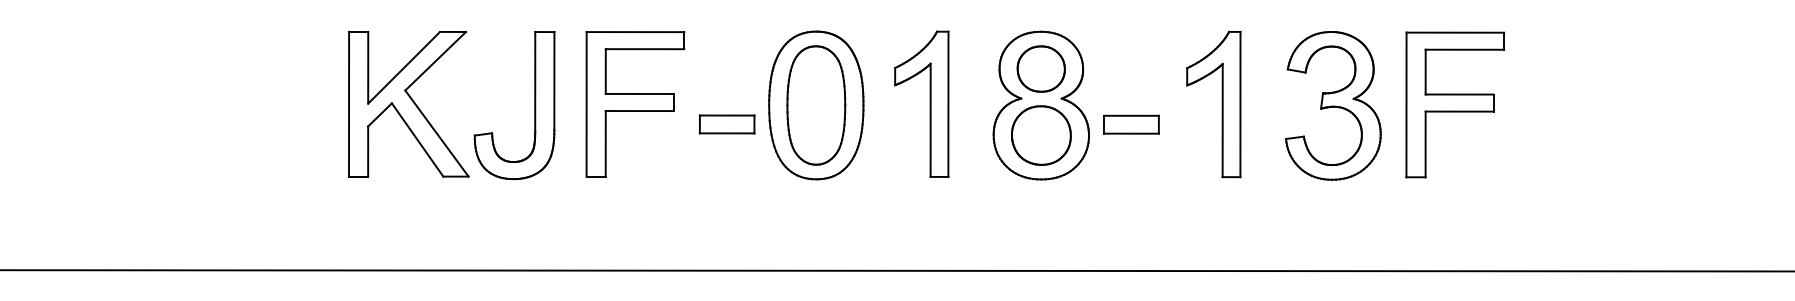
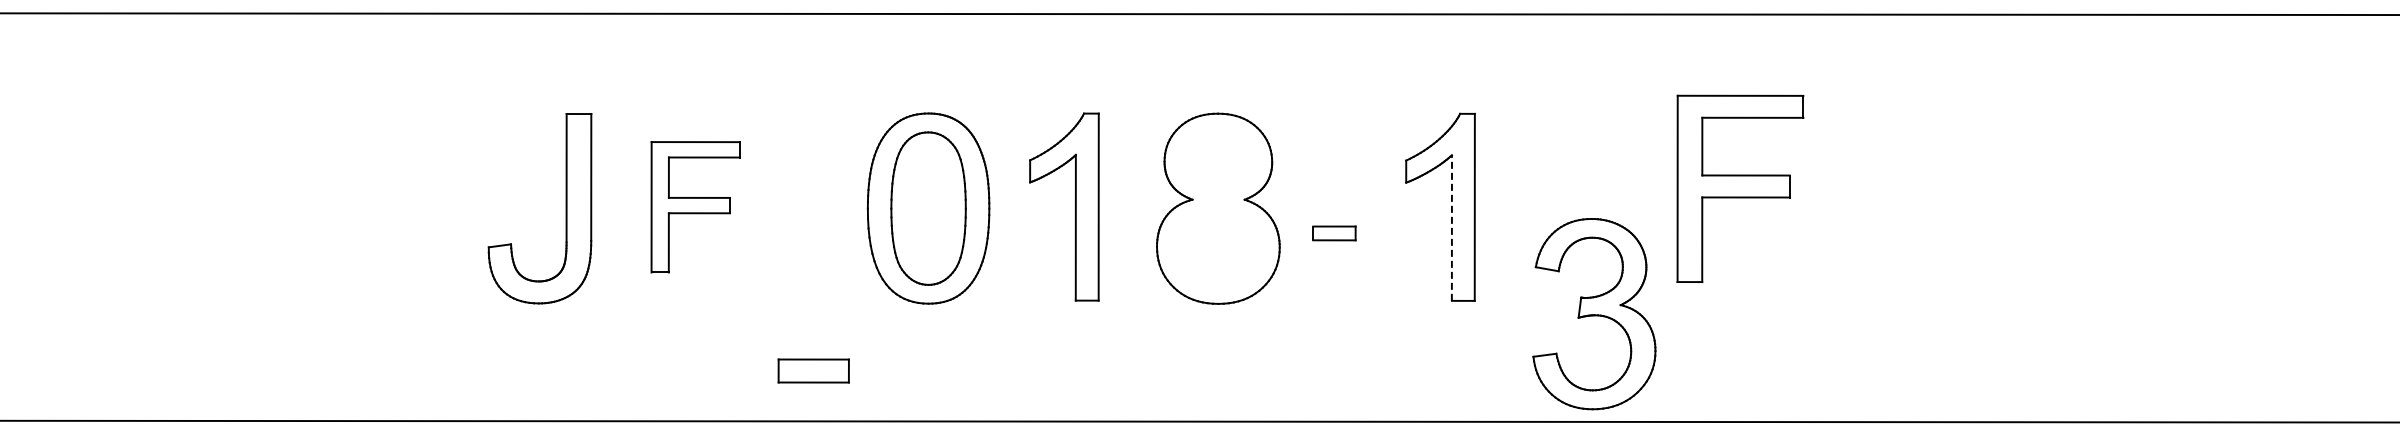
part: (1041, 68) -> (1218, 161), removed
part: (408, 103) -> (403, 206), removed
part: (635, 104) -> (695, 207), size x0.7
part: (1455, 104) -> (1740, 188), moved
part: (1333, 106) -> (1594, 314), moved
line: (1222, 120) -> (1451, 228), solid -> dashed
part: (726, 124) -> (813, 370), moved
part: (1131, 124) -> (1334, 233), size x0.6
part: (1041, 135) -> (1218, 247), removed

